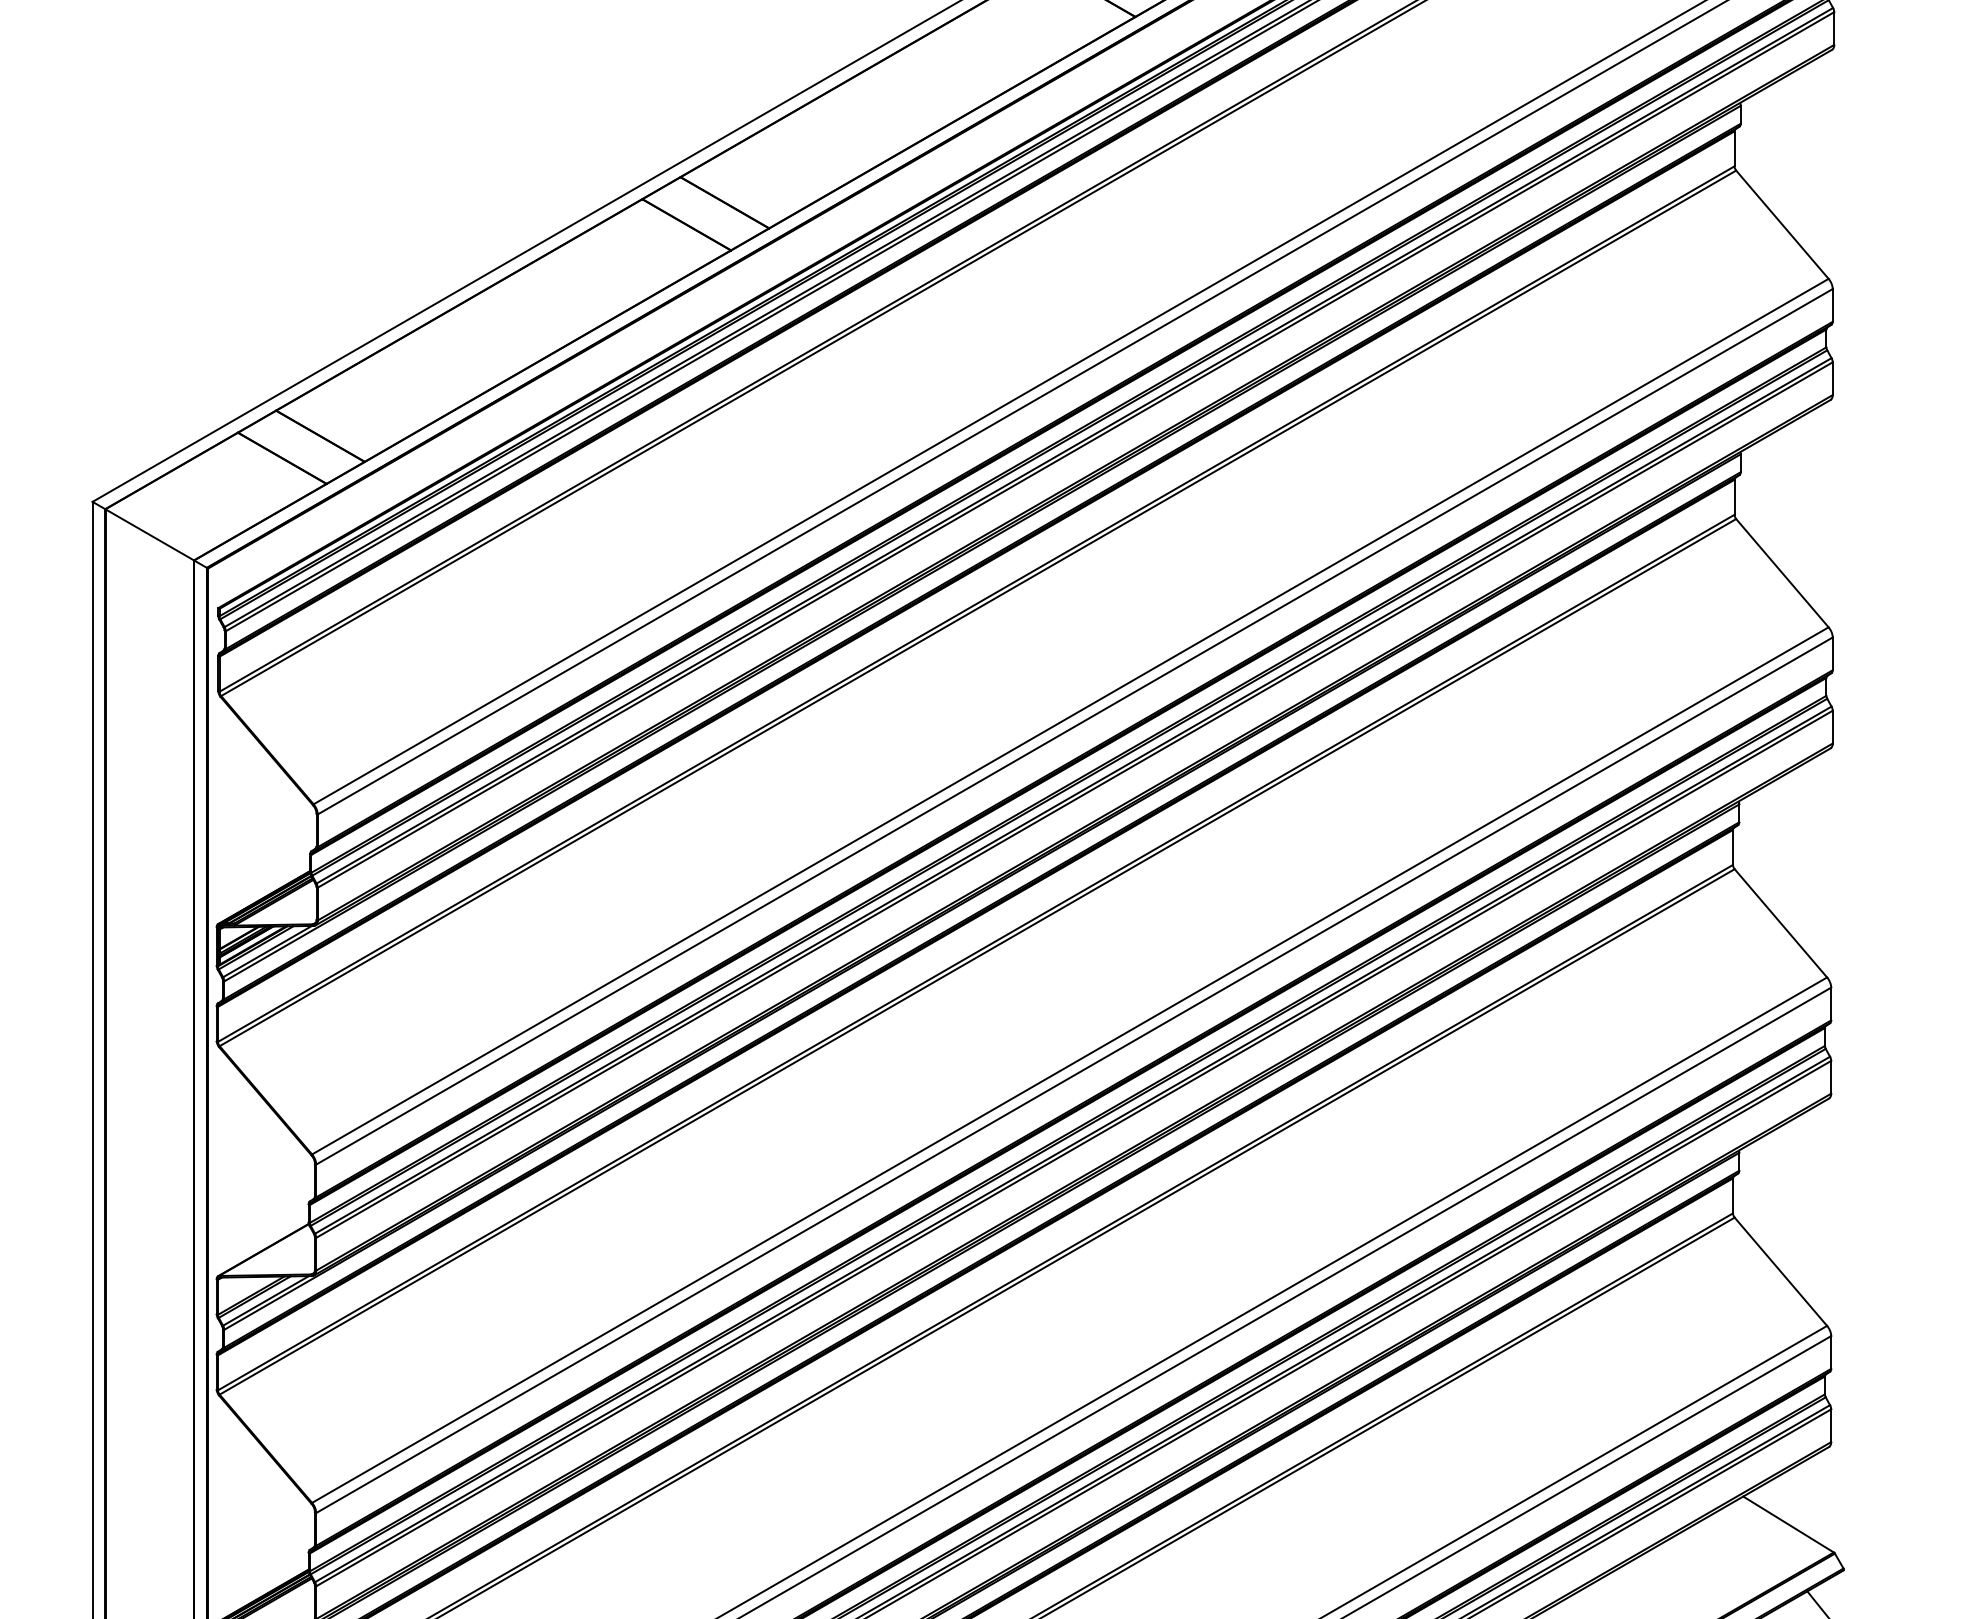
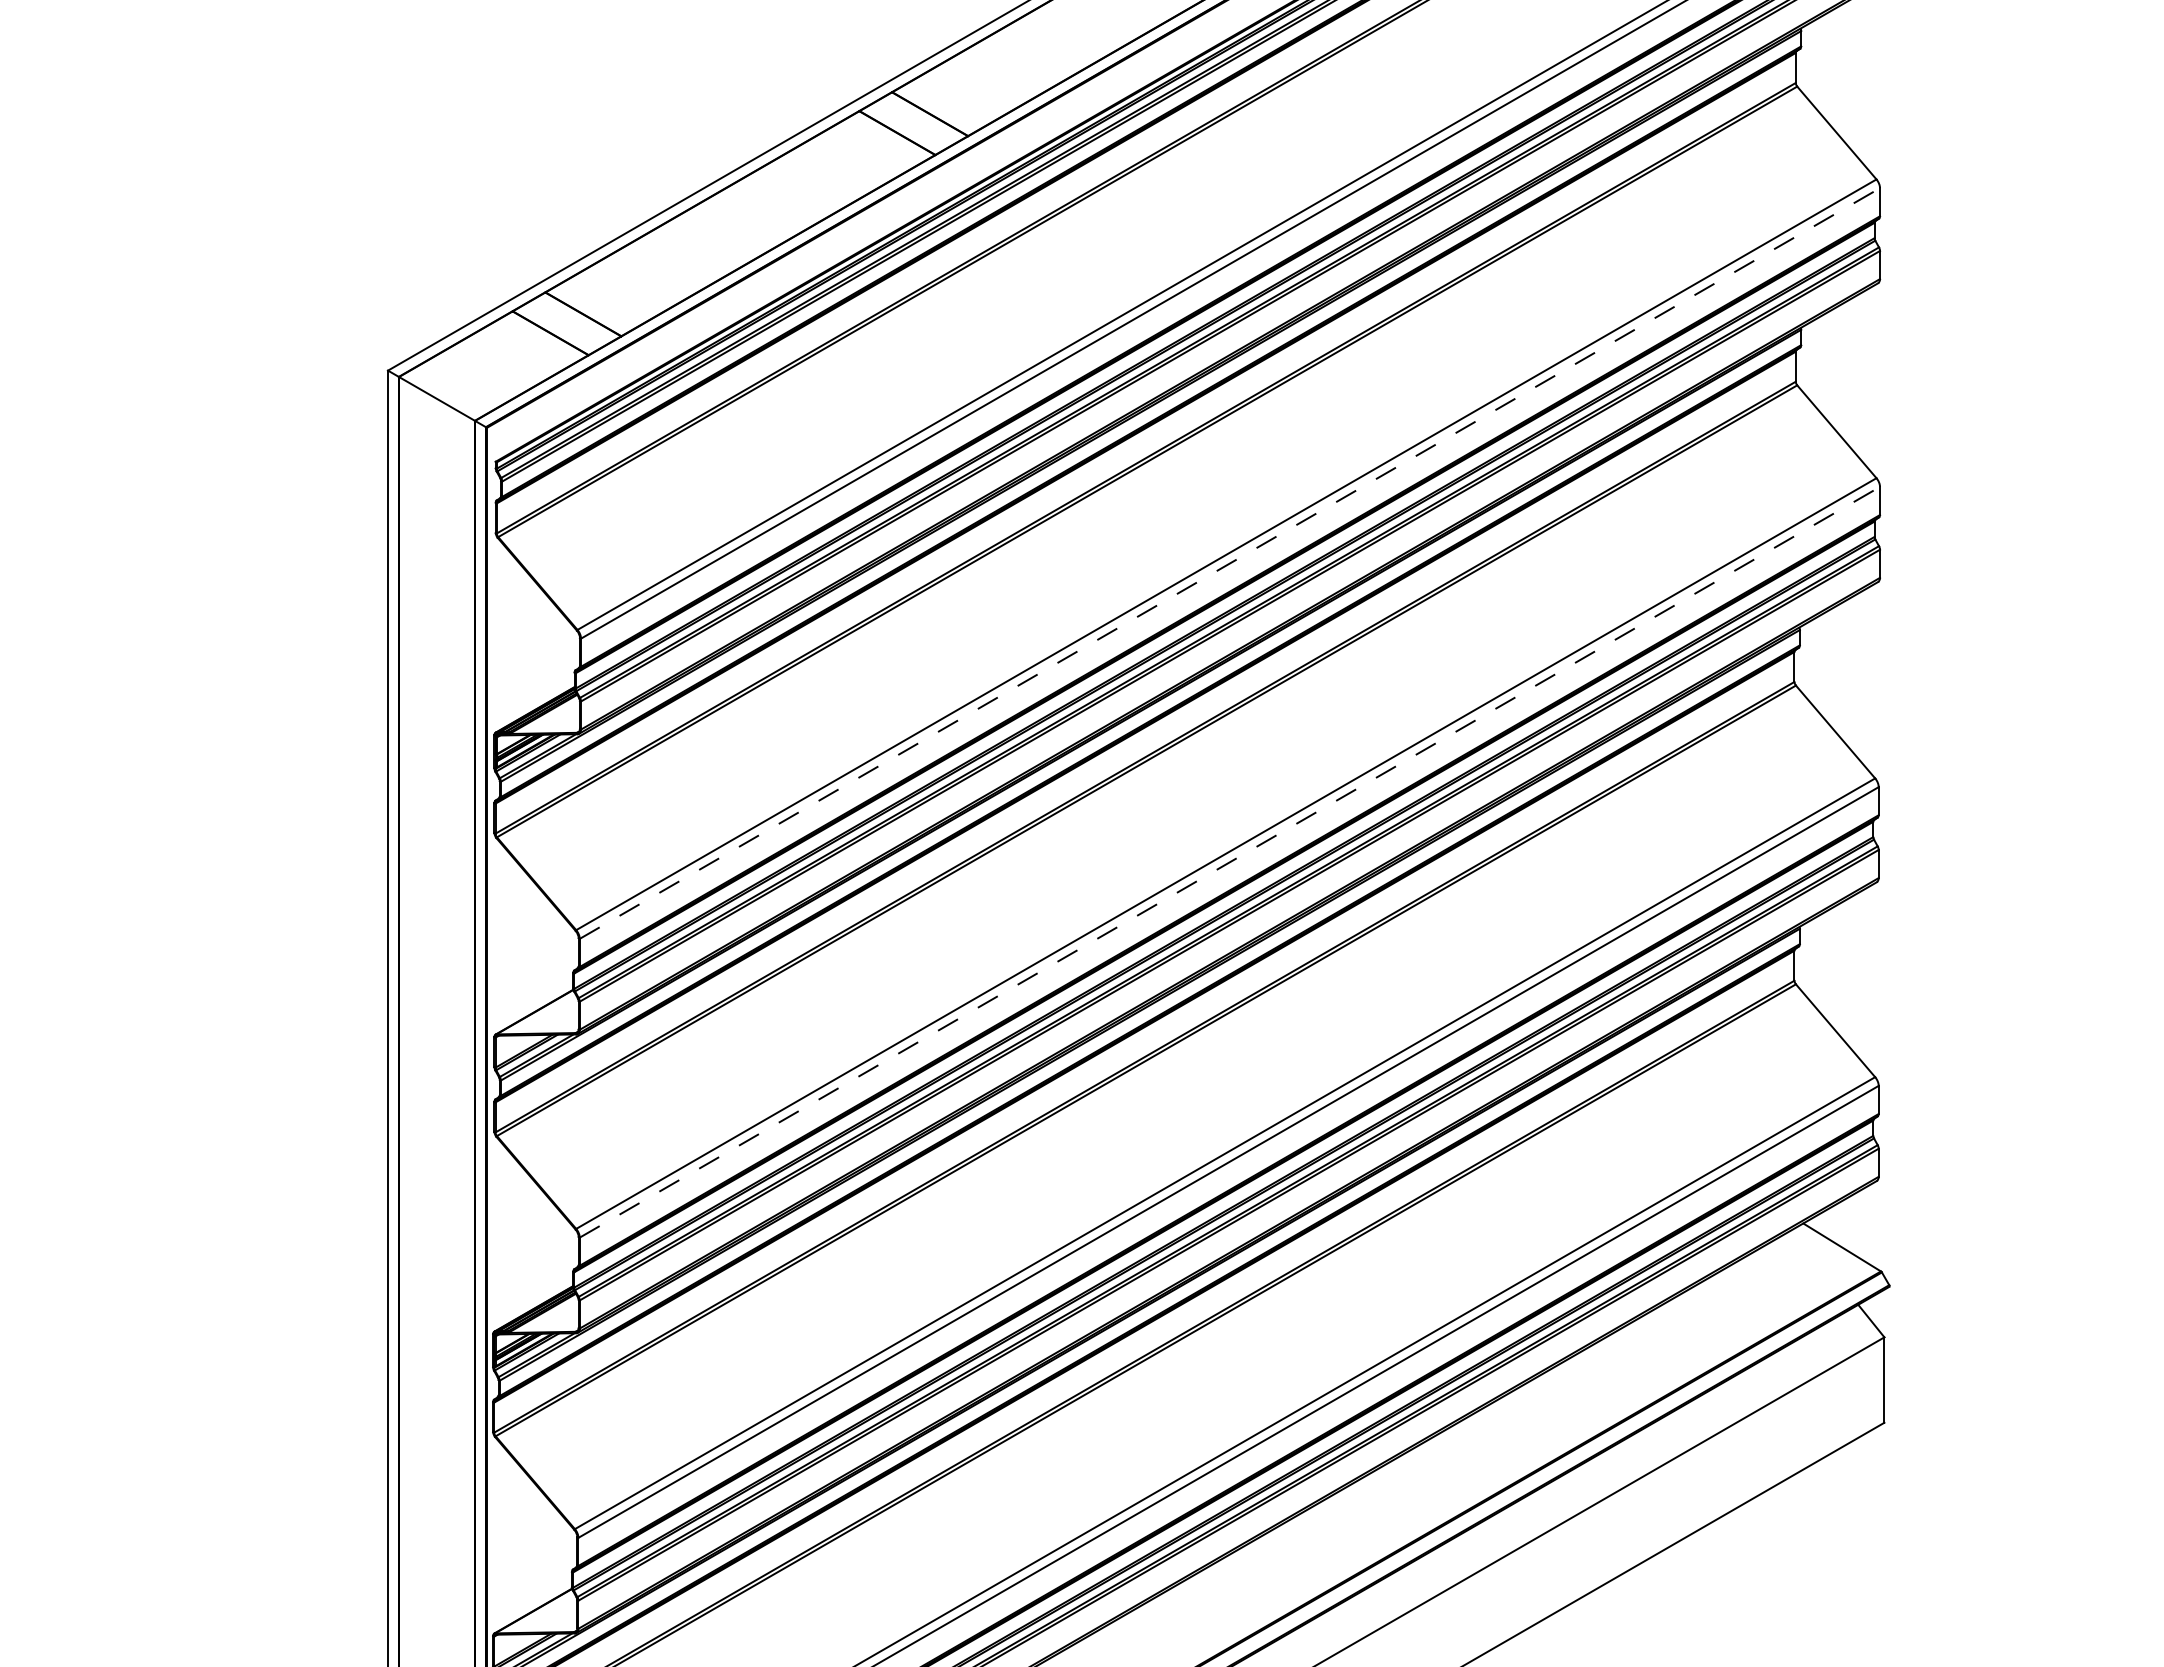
line: (1074, 726) -> (1229, 563), solid -> dashed
line: (1074, 1075) -> (1229, 862), solid -> dashed

